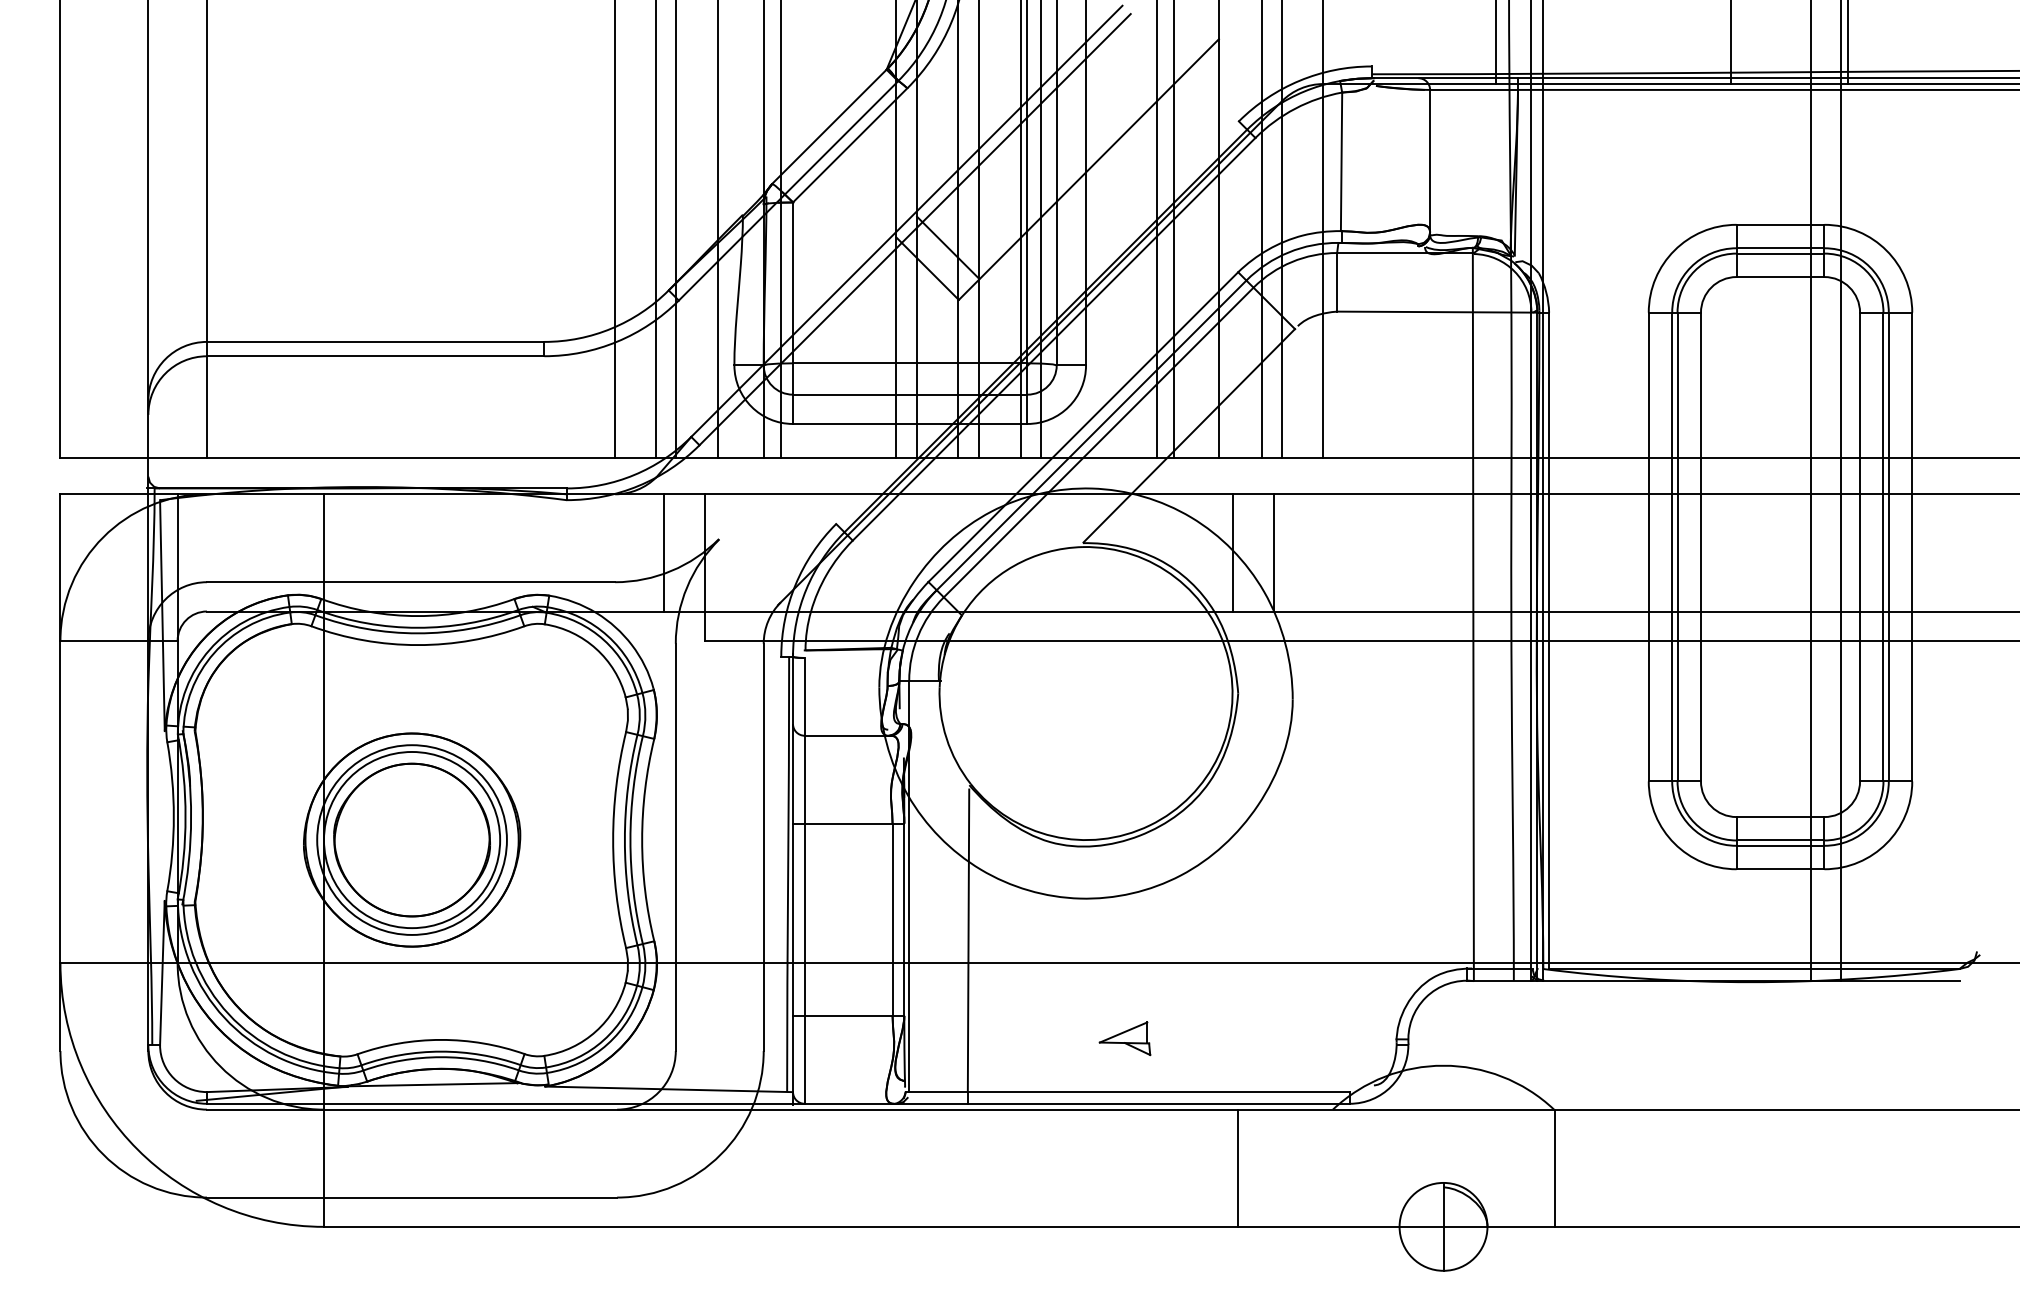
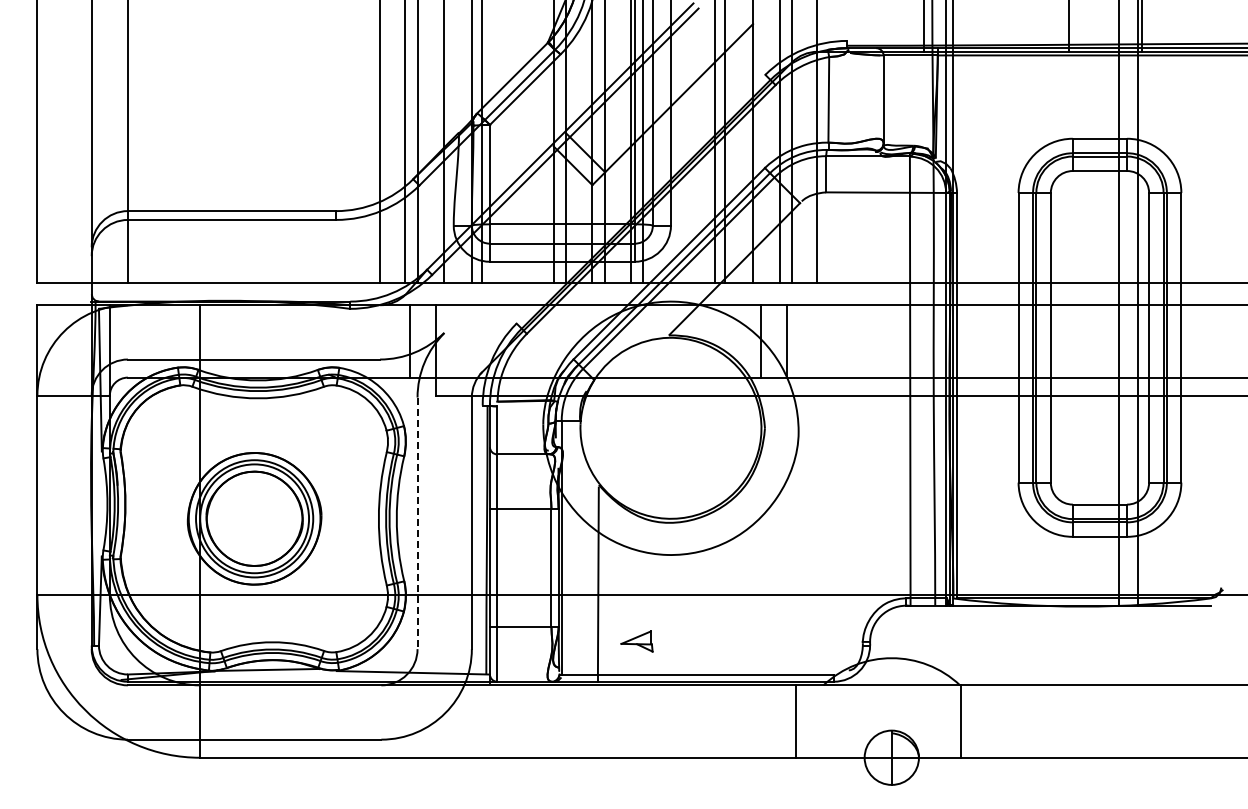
line: (675, 847) -> (417, 523), solid -> dashed
part: (1124, 1038) -> (636, 641), moved
line: (1239, 1168) -> (796, 721), moved

